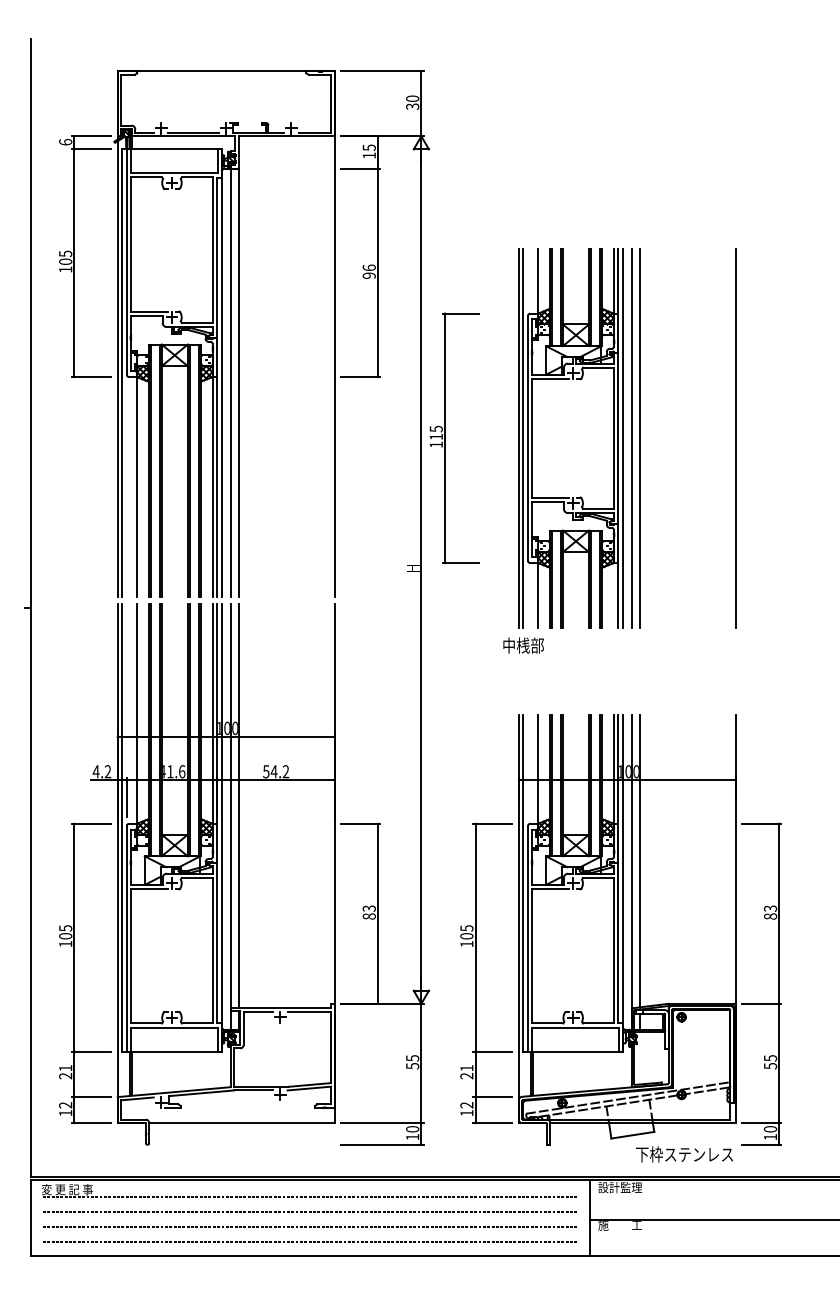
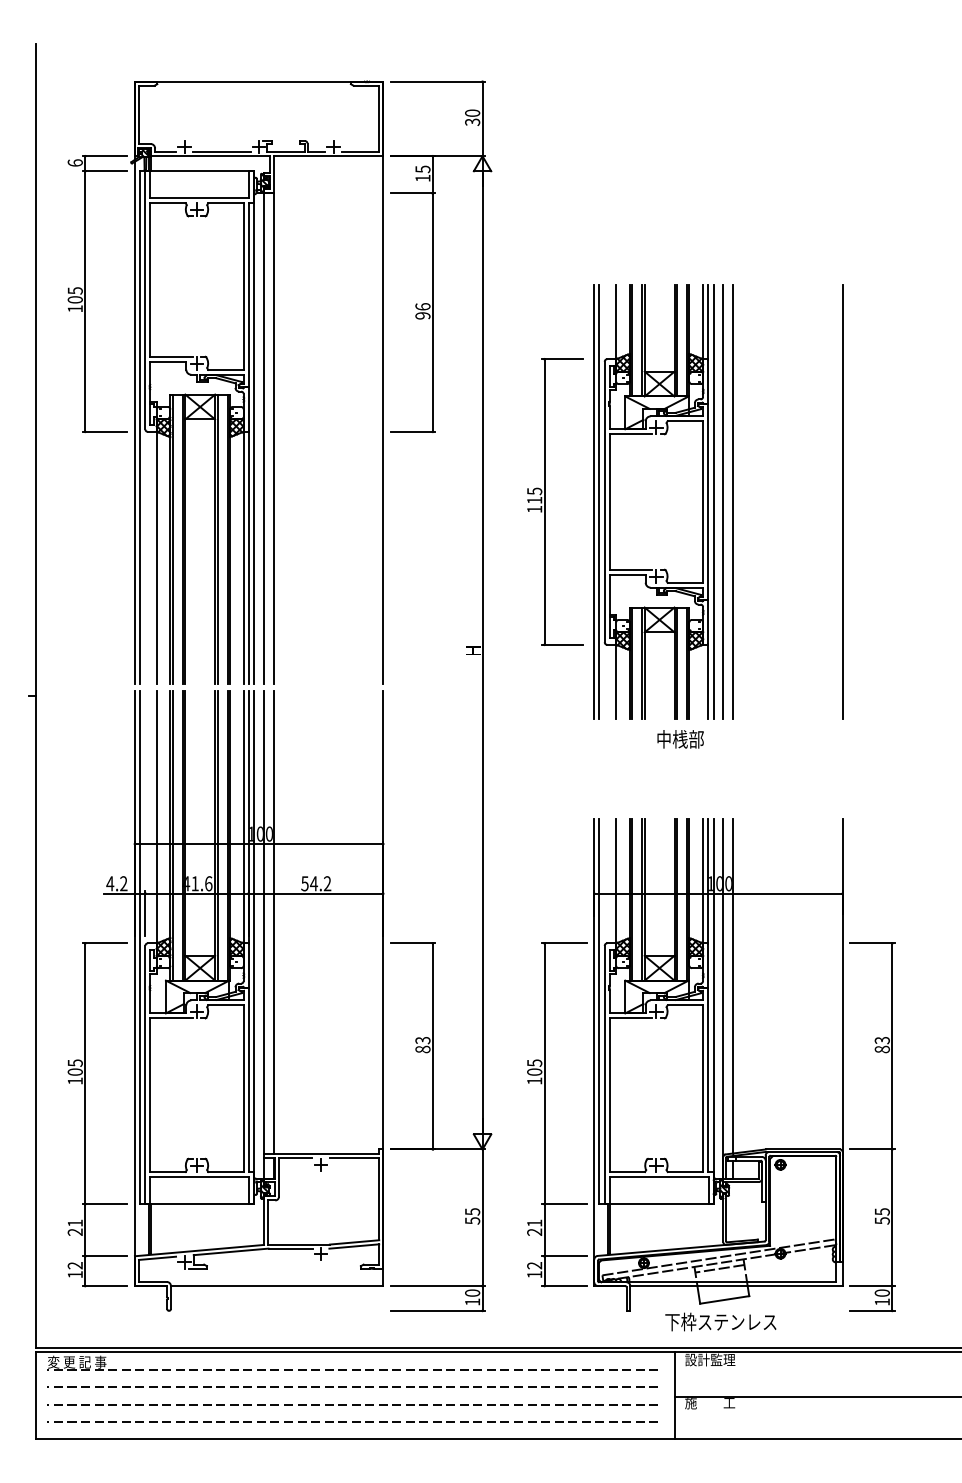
part: (445, 437) -> (545, 501), moved
text: (523, 645) -> (680, 739), moved
line: (628, 1107) -> (719, 1268), added
text: (684, 1154) -> (720, 1321), moved

